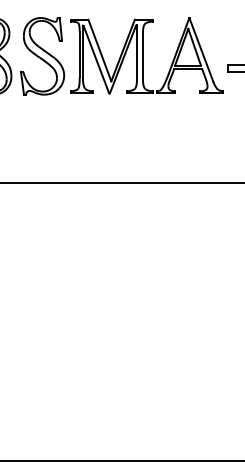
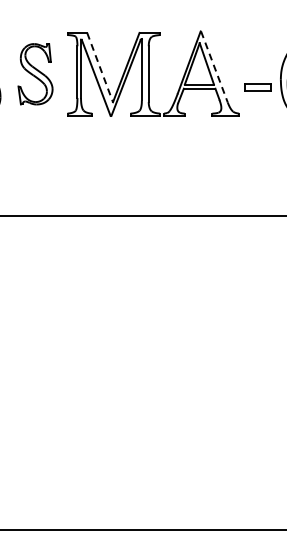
line: (100, 50) -> (100, 67), solid -> dashed
line: (201, 50) -> (214, 67), solid -> dashed
part: (42, 56) -> (35, 74), size x0.7

